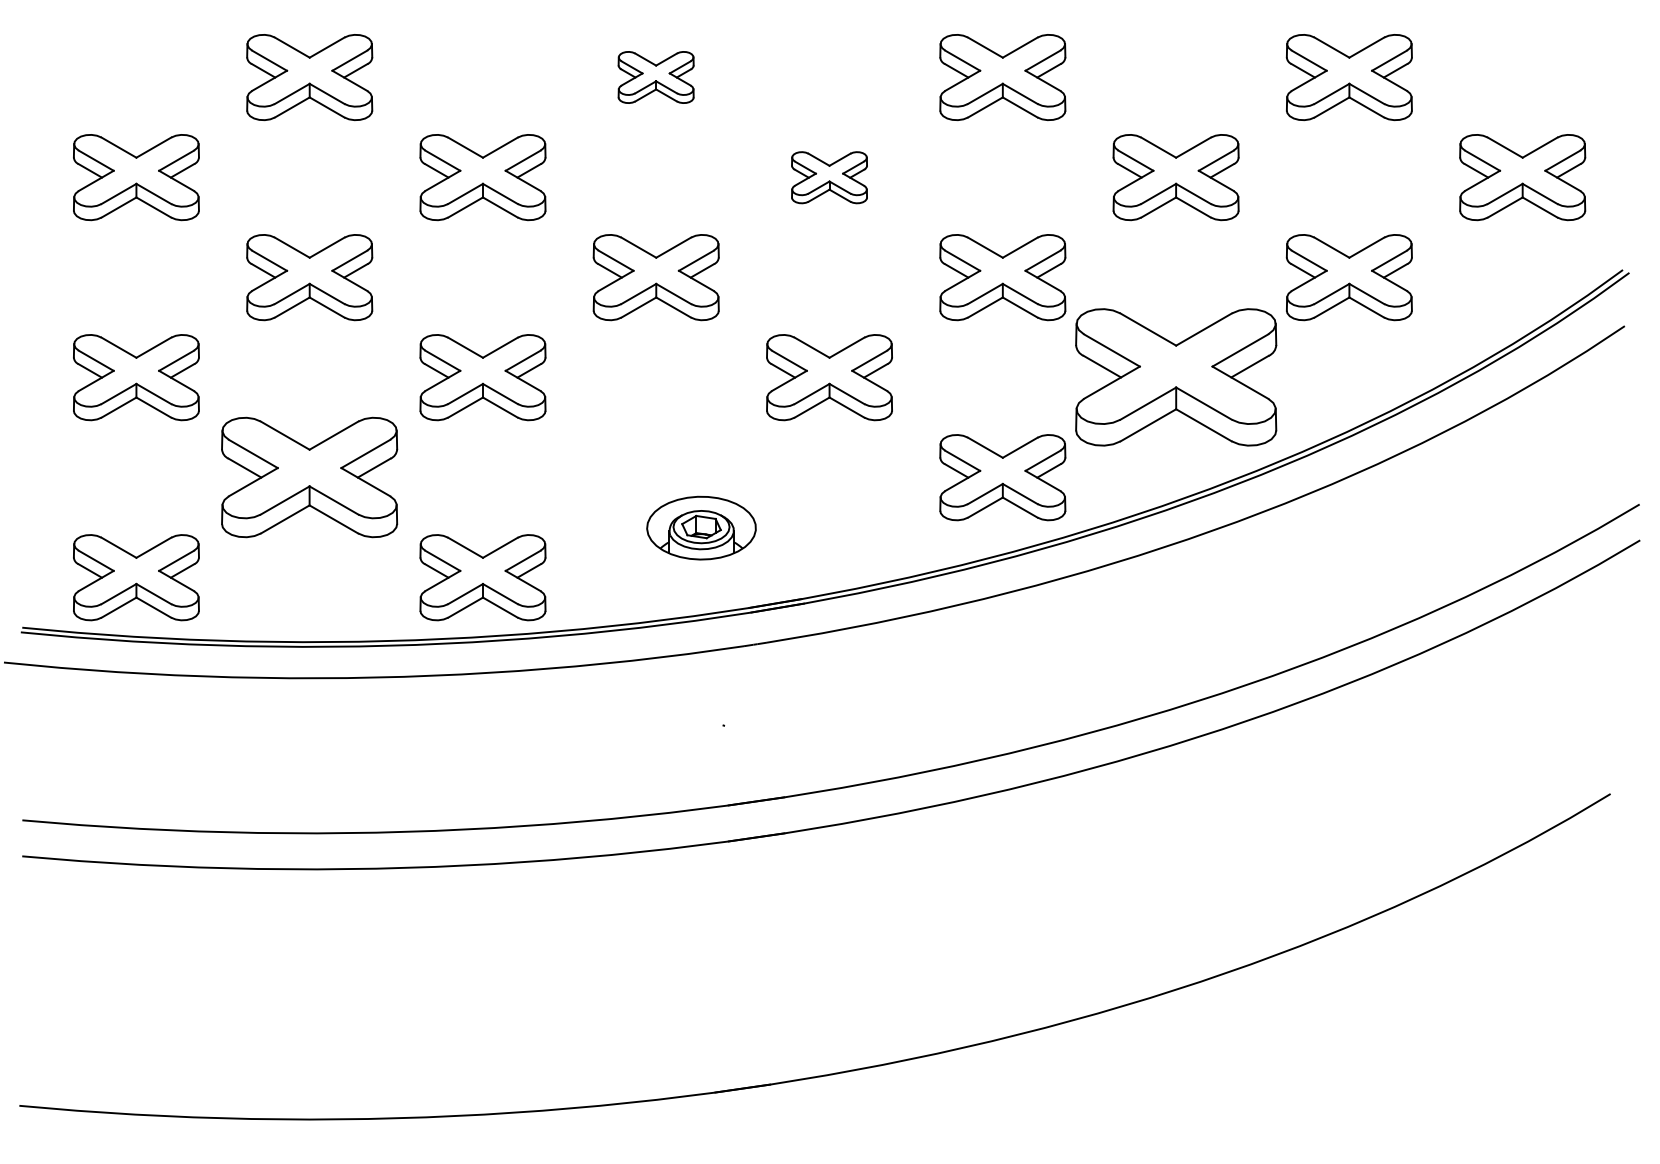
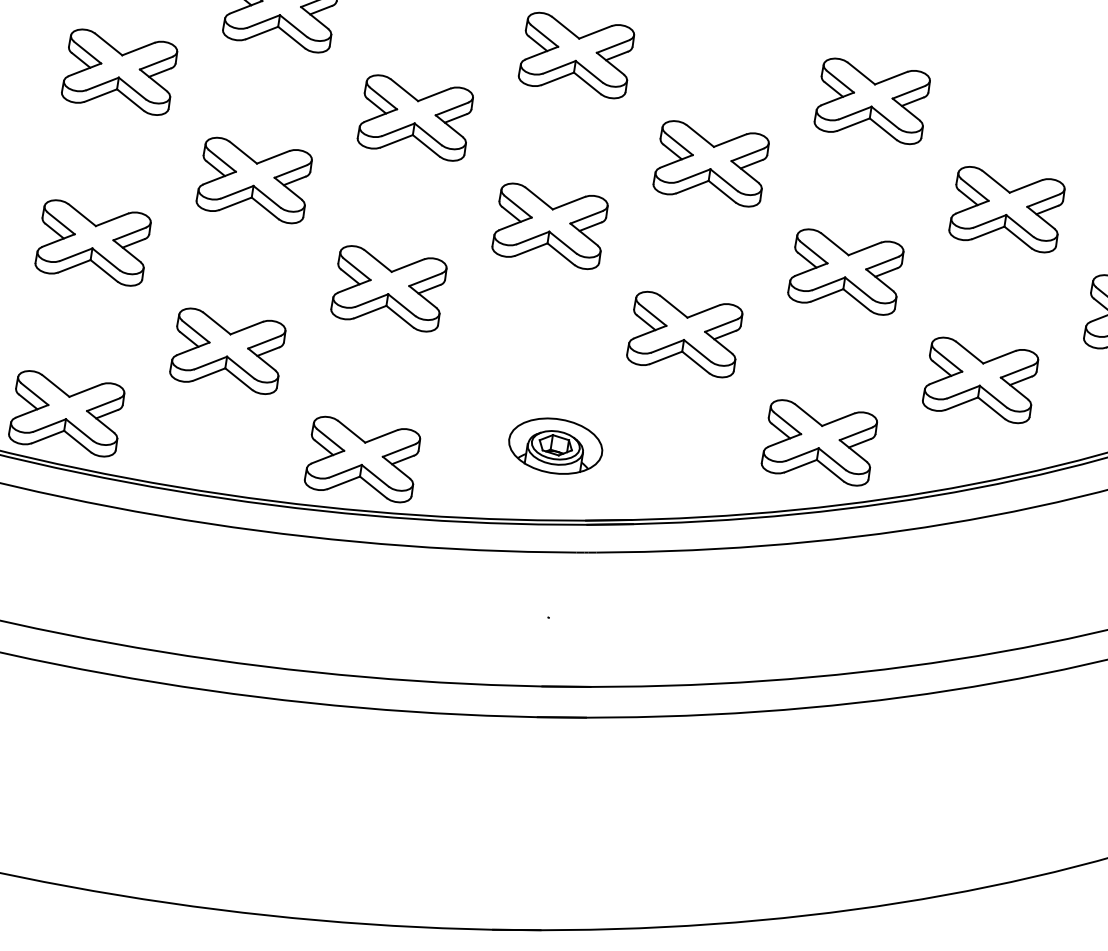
part: (655, 77) -> (575, 55), size x1.67
part: (829, 177) -> (711, 163), size x1.67
part: (1175, 377) -> (980, 380), size x0.62
part: (309, 477) -> (227, 351), size x0.71

